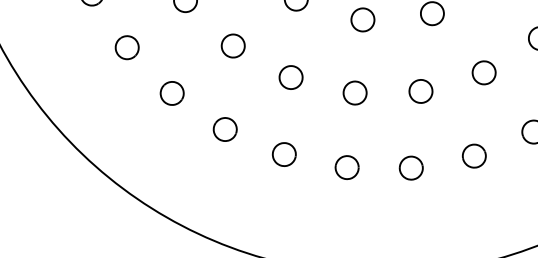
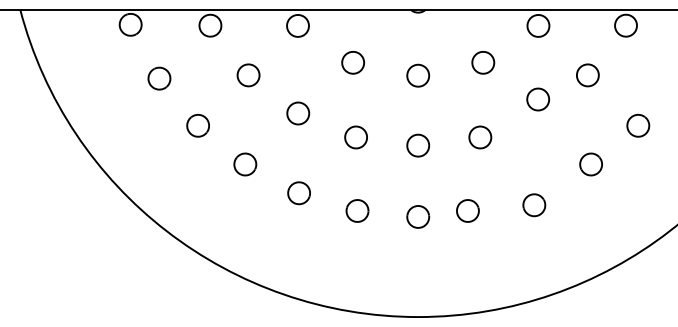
part: (483, 72) -> (537, 99), moved
part: (474, 156) -> (534, 205), moved
part: (410, 167) -> (467, 210), moved

